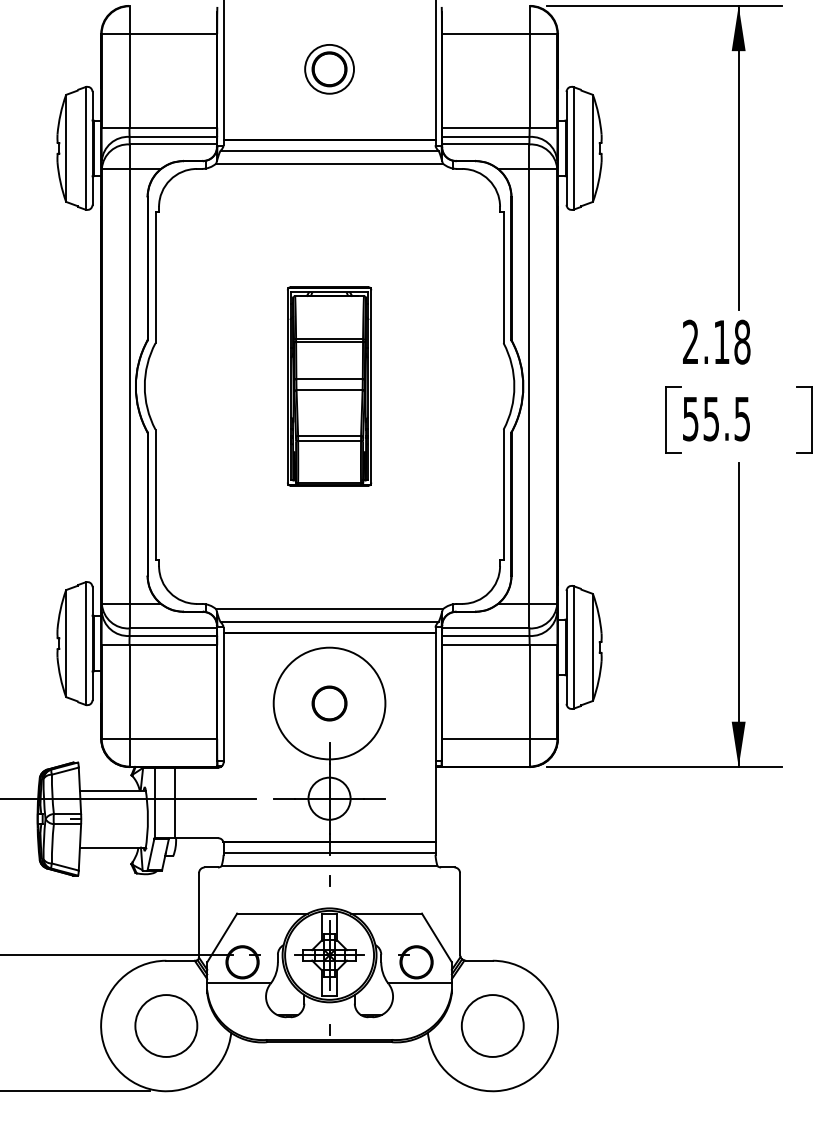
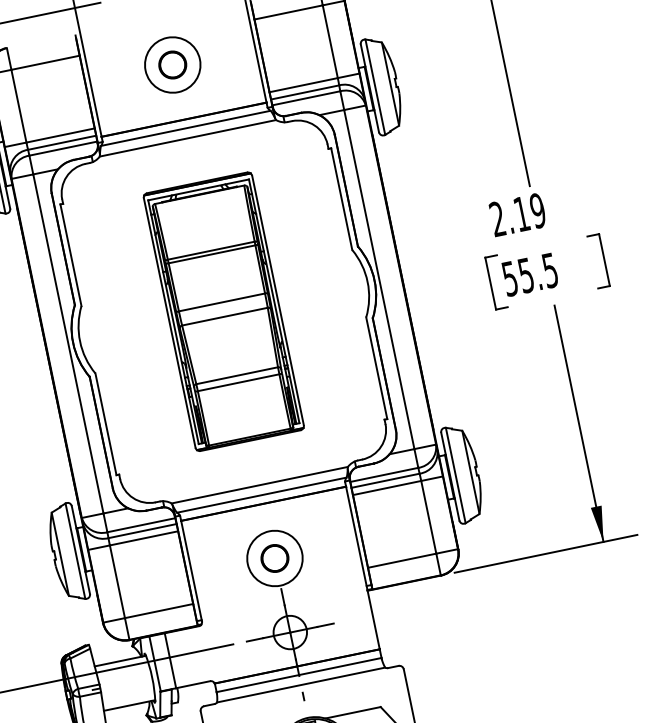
circle: (329, 69) -> (172, 65), size x1.43
text: (742, 341) -> (537, 210), 2.18 -> 2.19
part: (329, 386) -> (223, 311), size x1.67
circle: (329, 703) -> (274, 558), size x0.62

